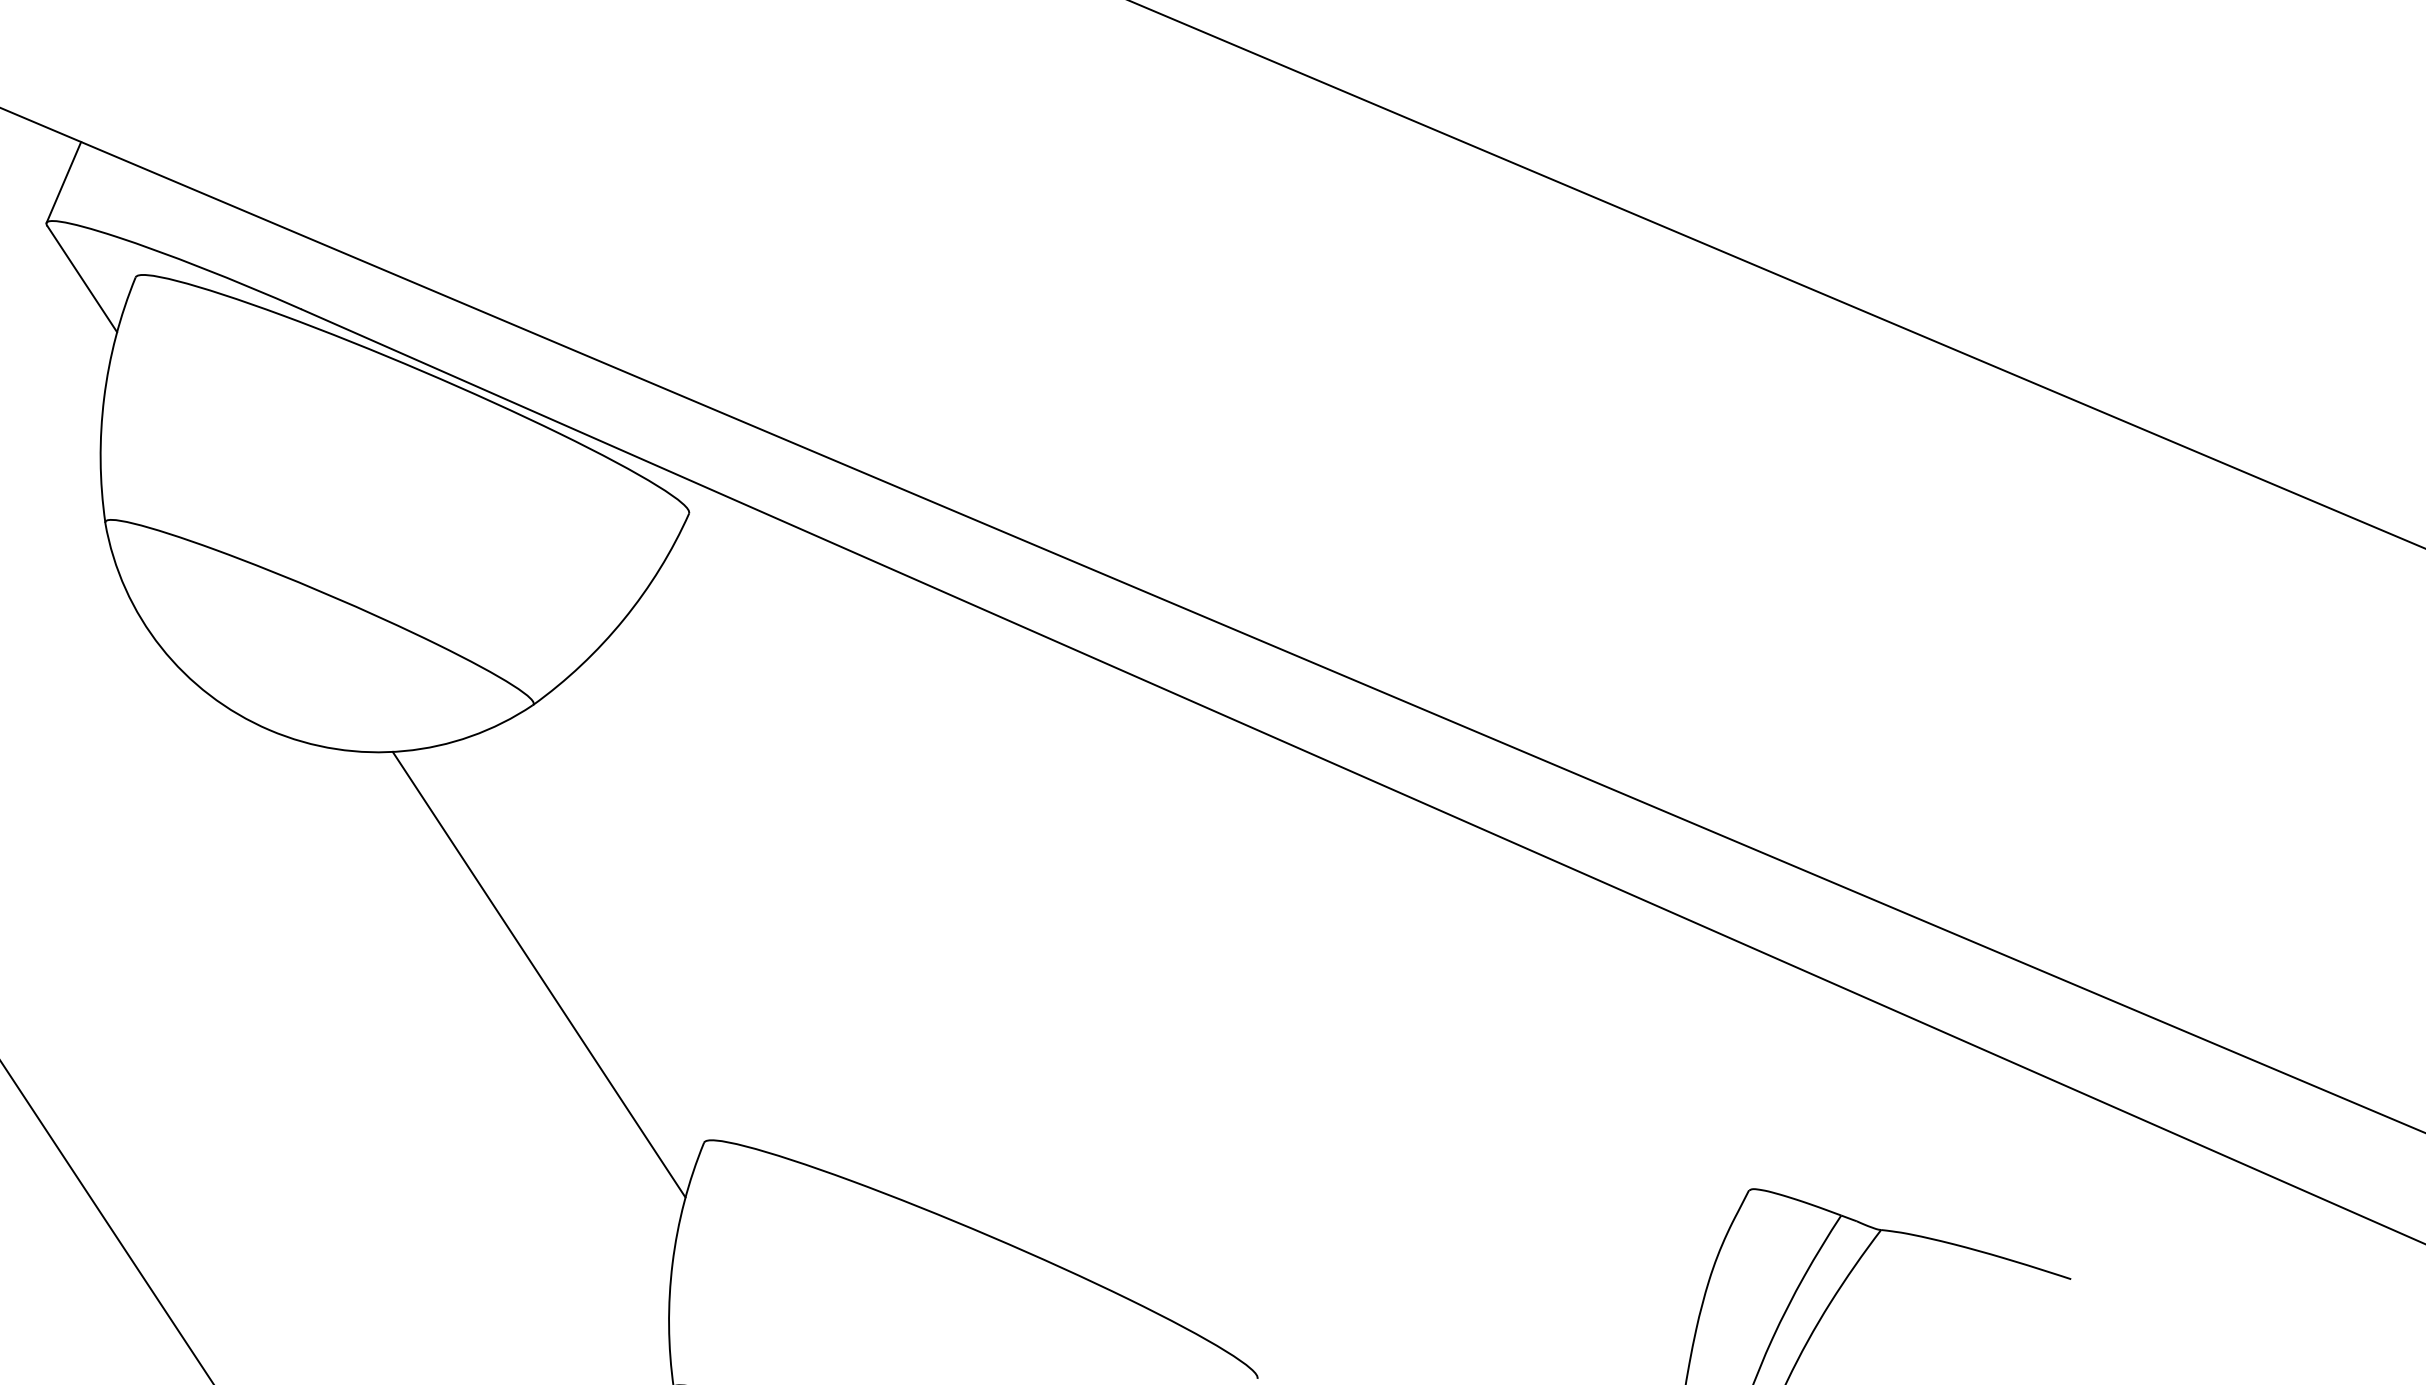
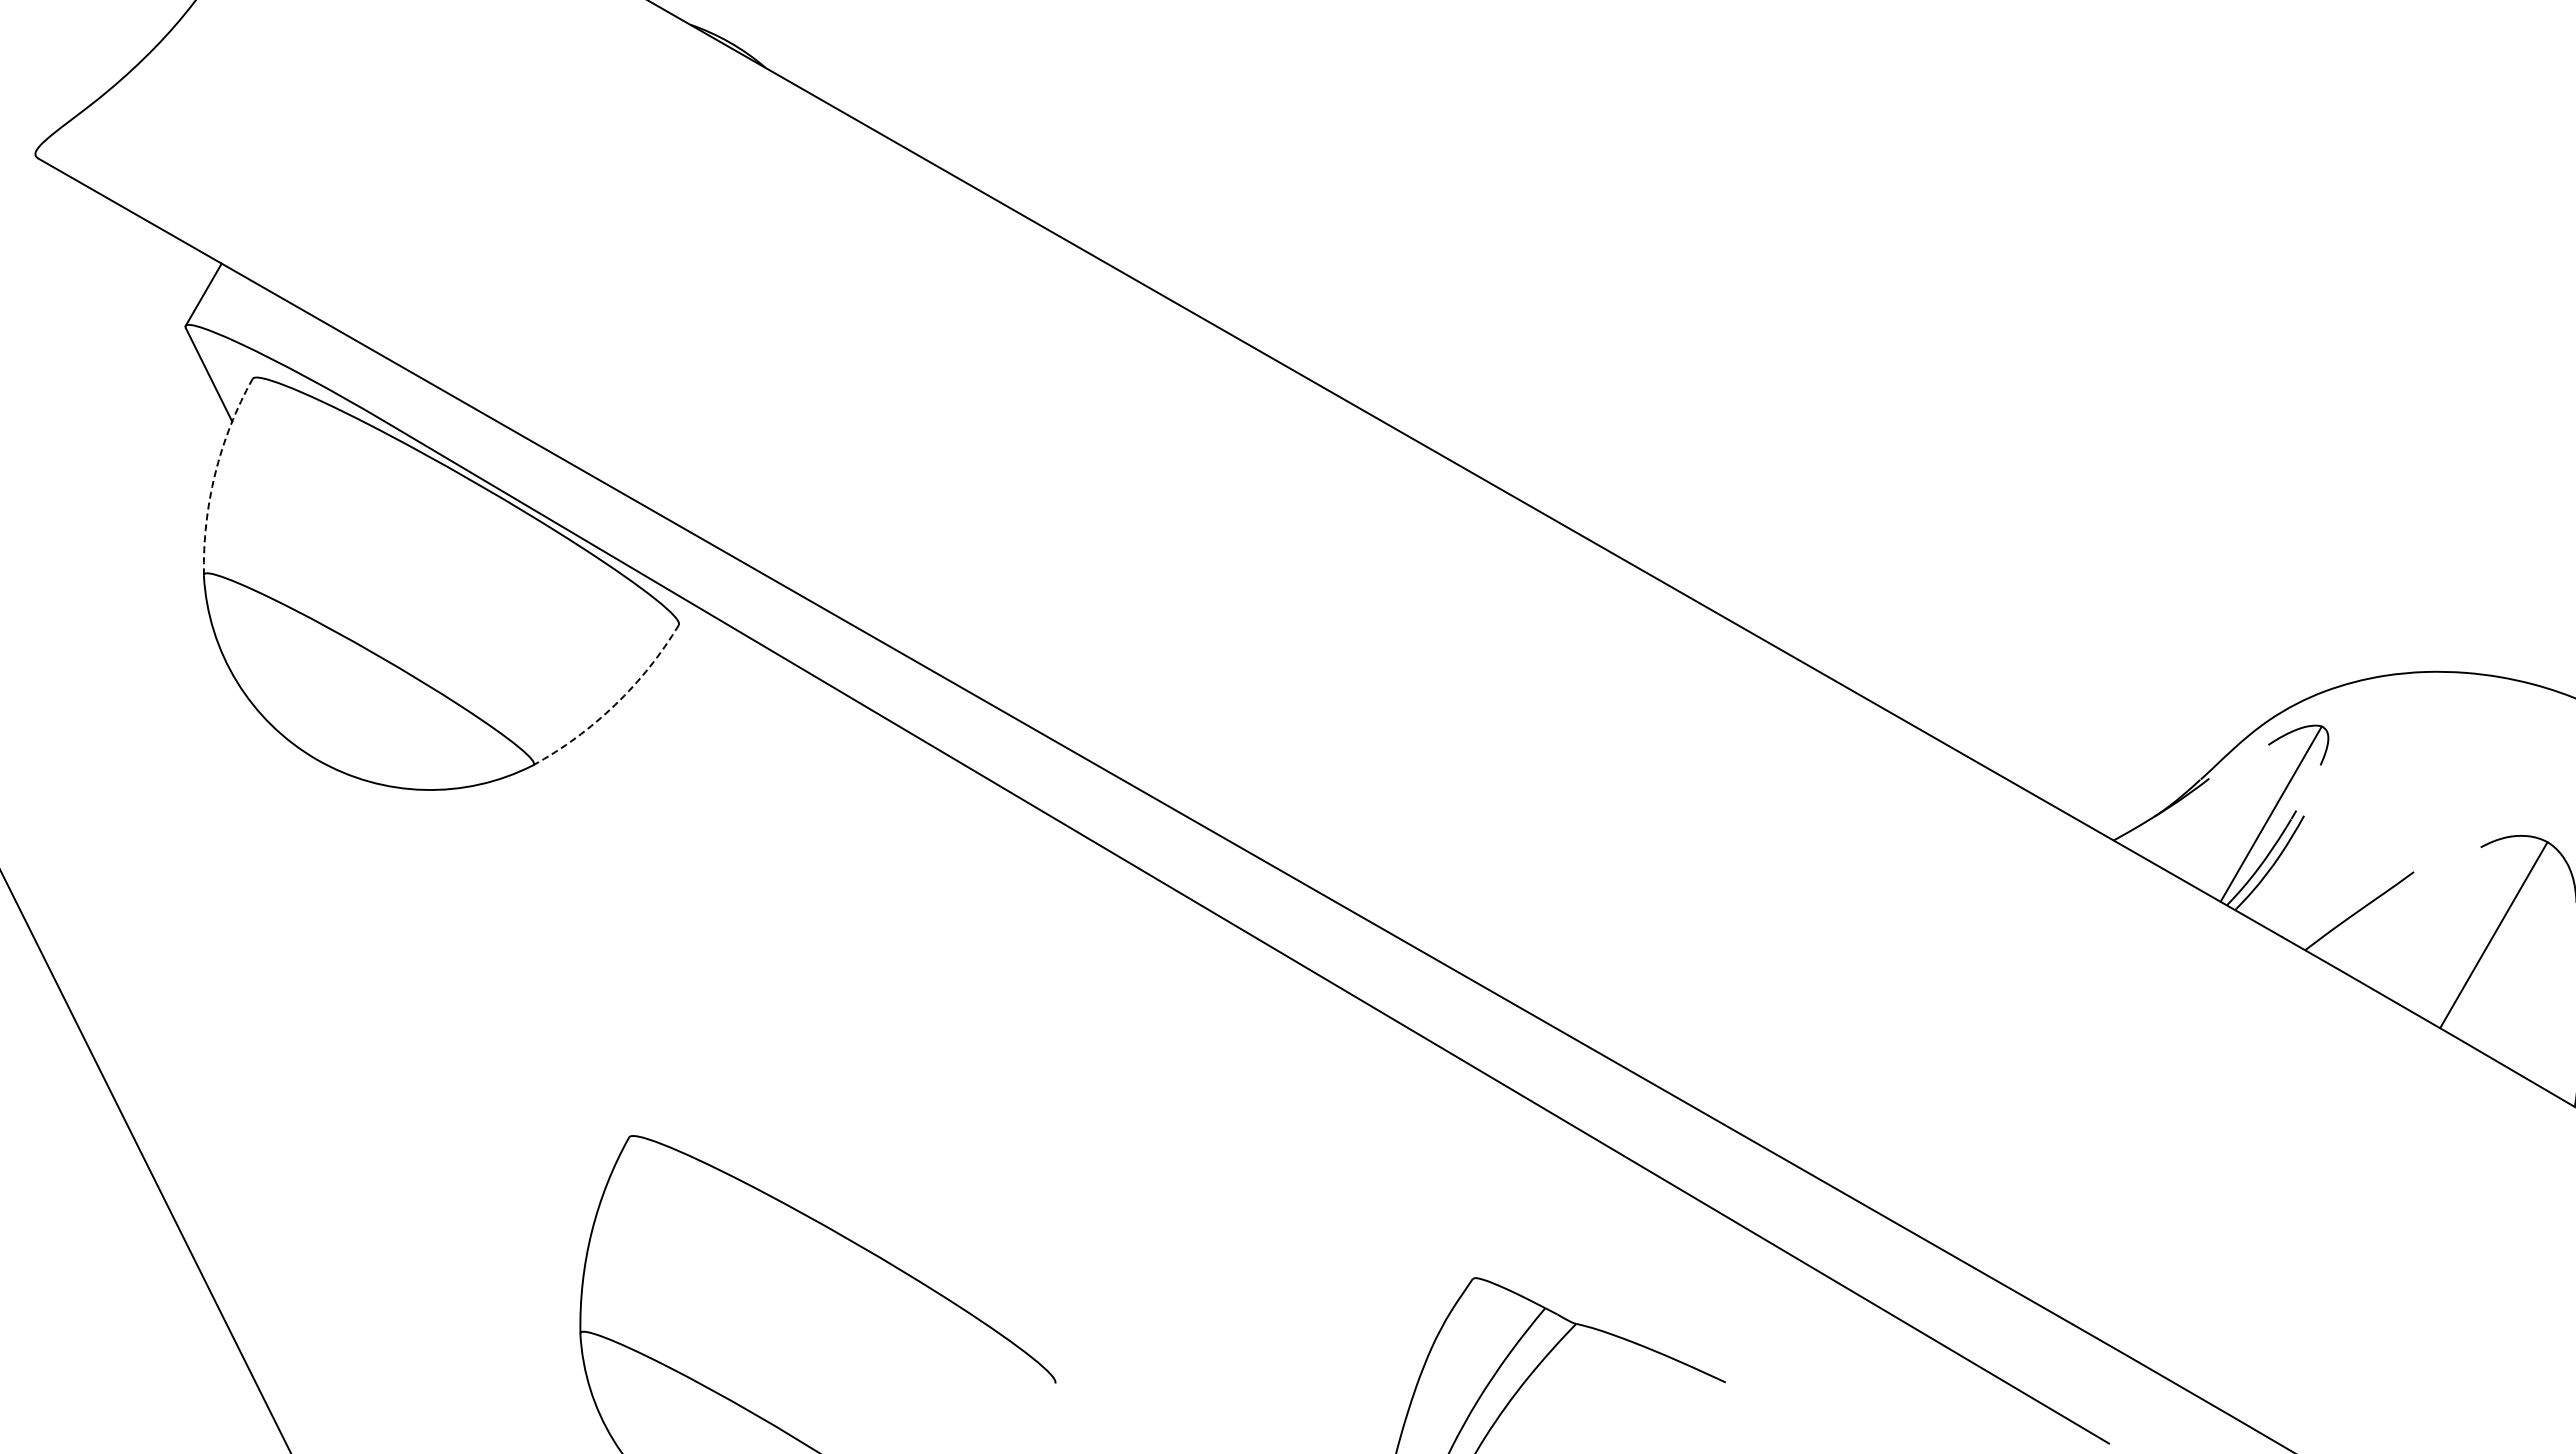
line: (104, 397) -> (215, 473), solid -> dashed
line: (623, 619) -> (615, 704), solid -> dashed
line: (538, 974) -> (511, 984), removed

